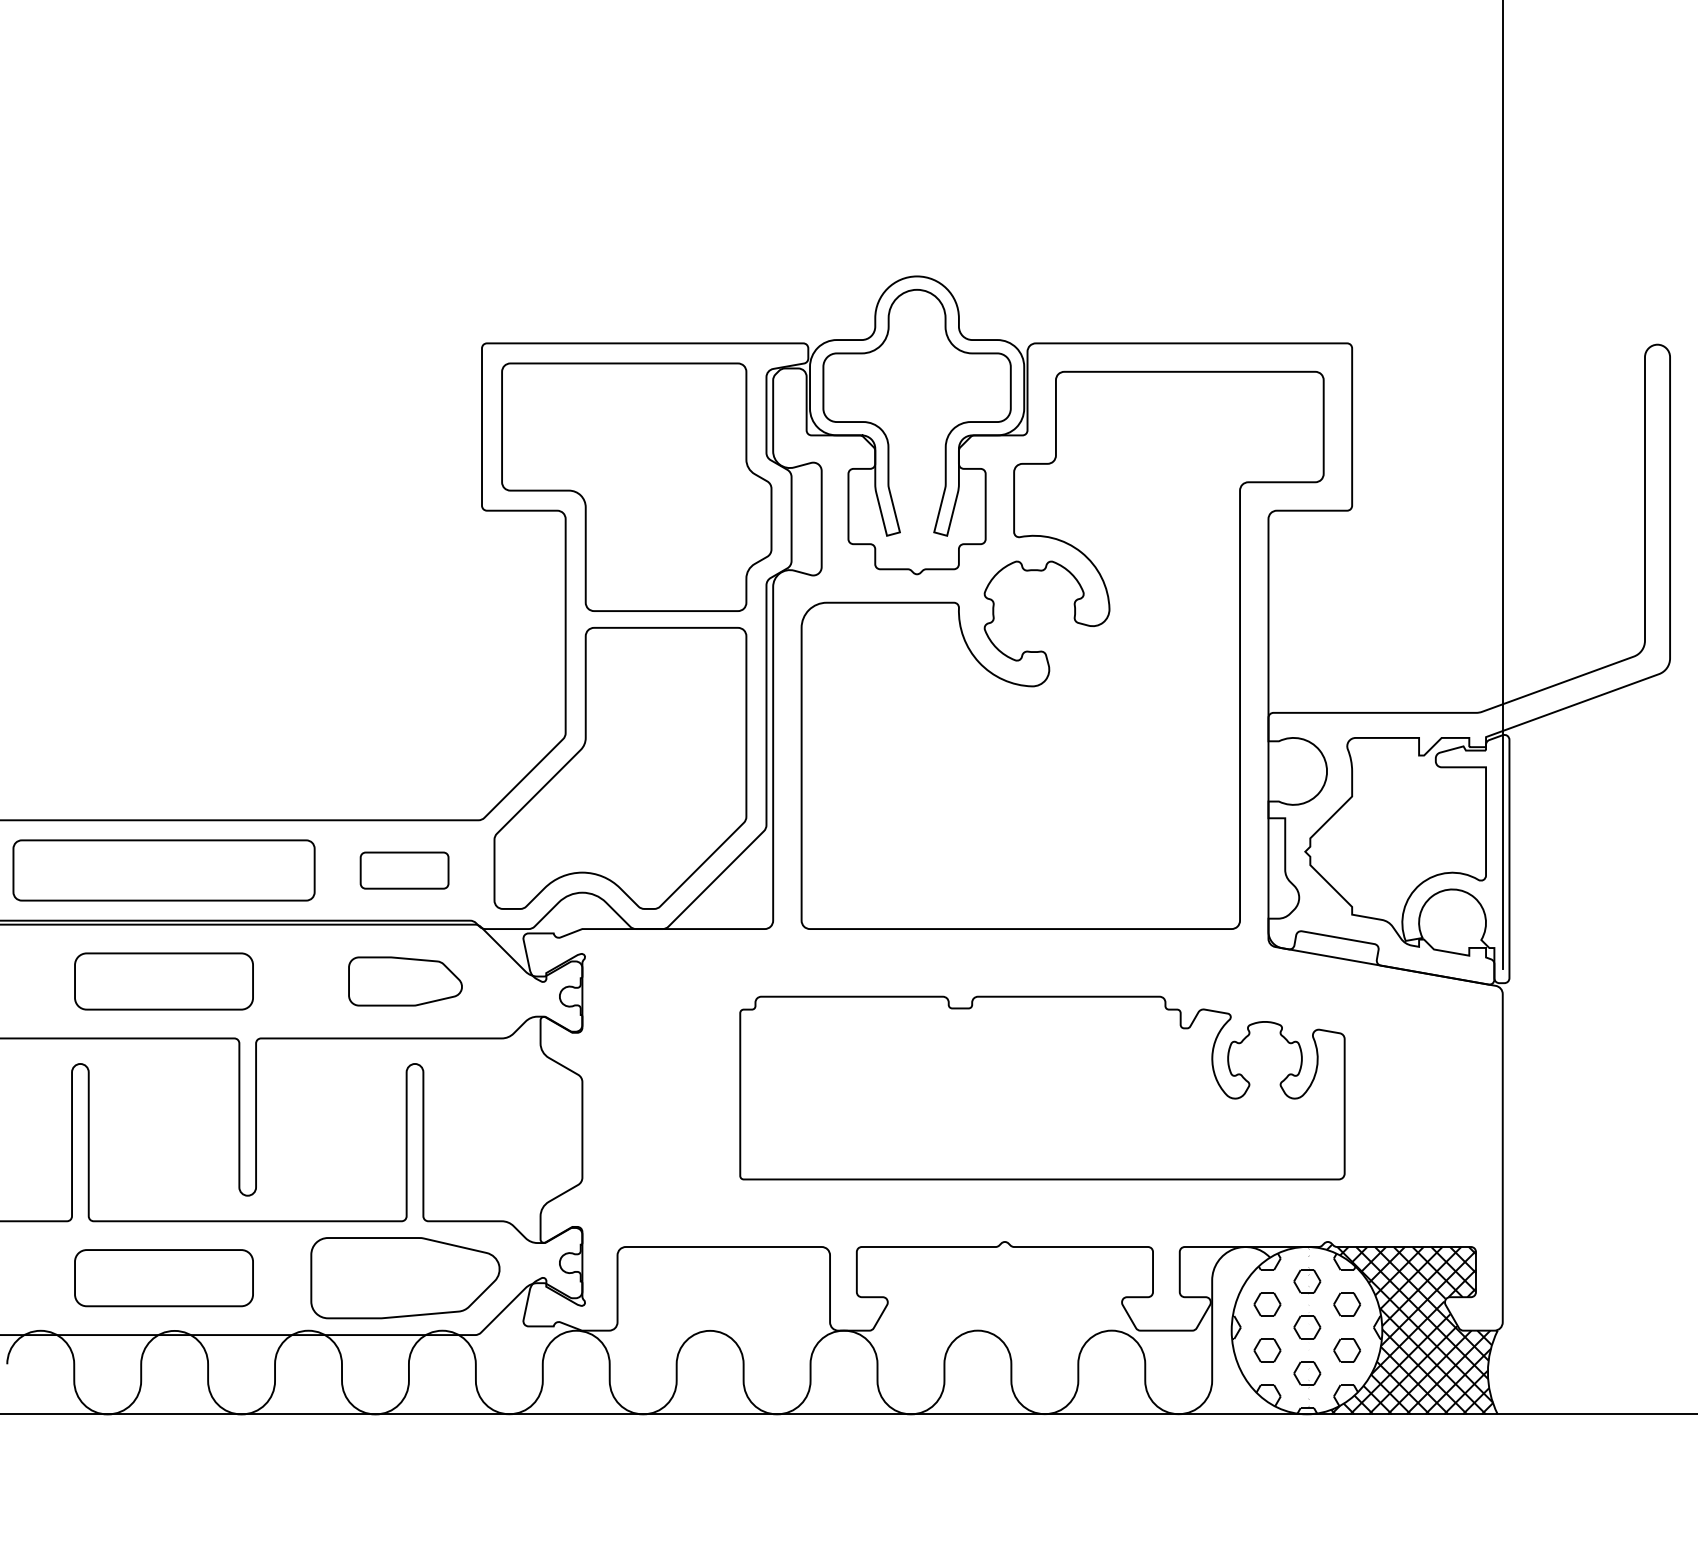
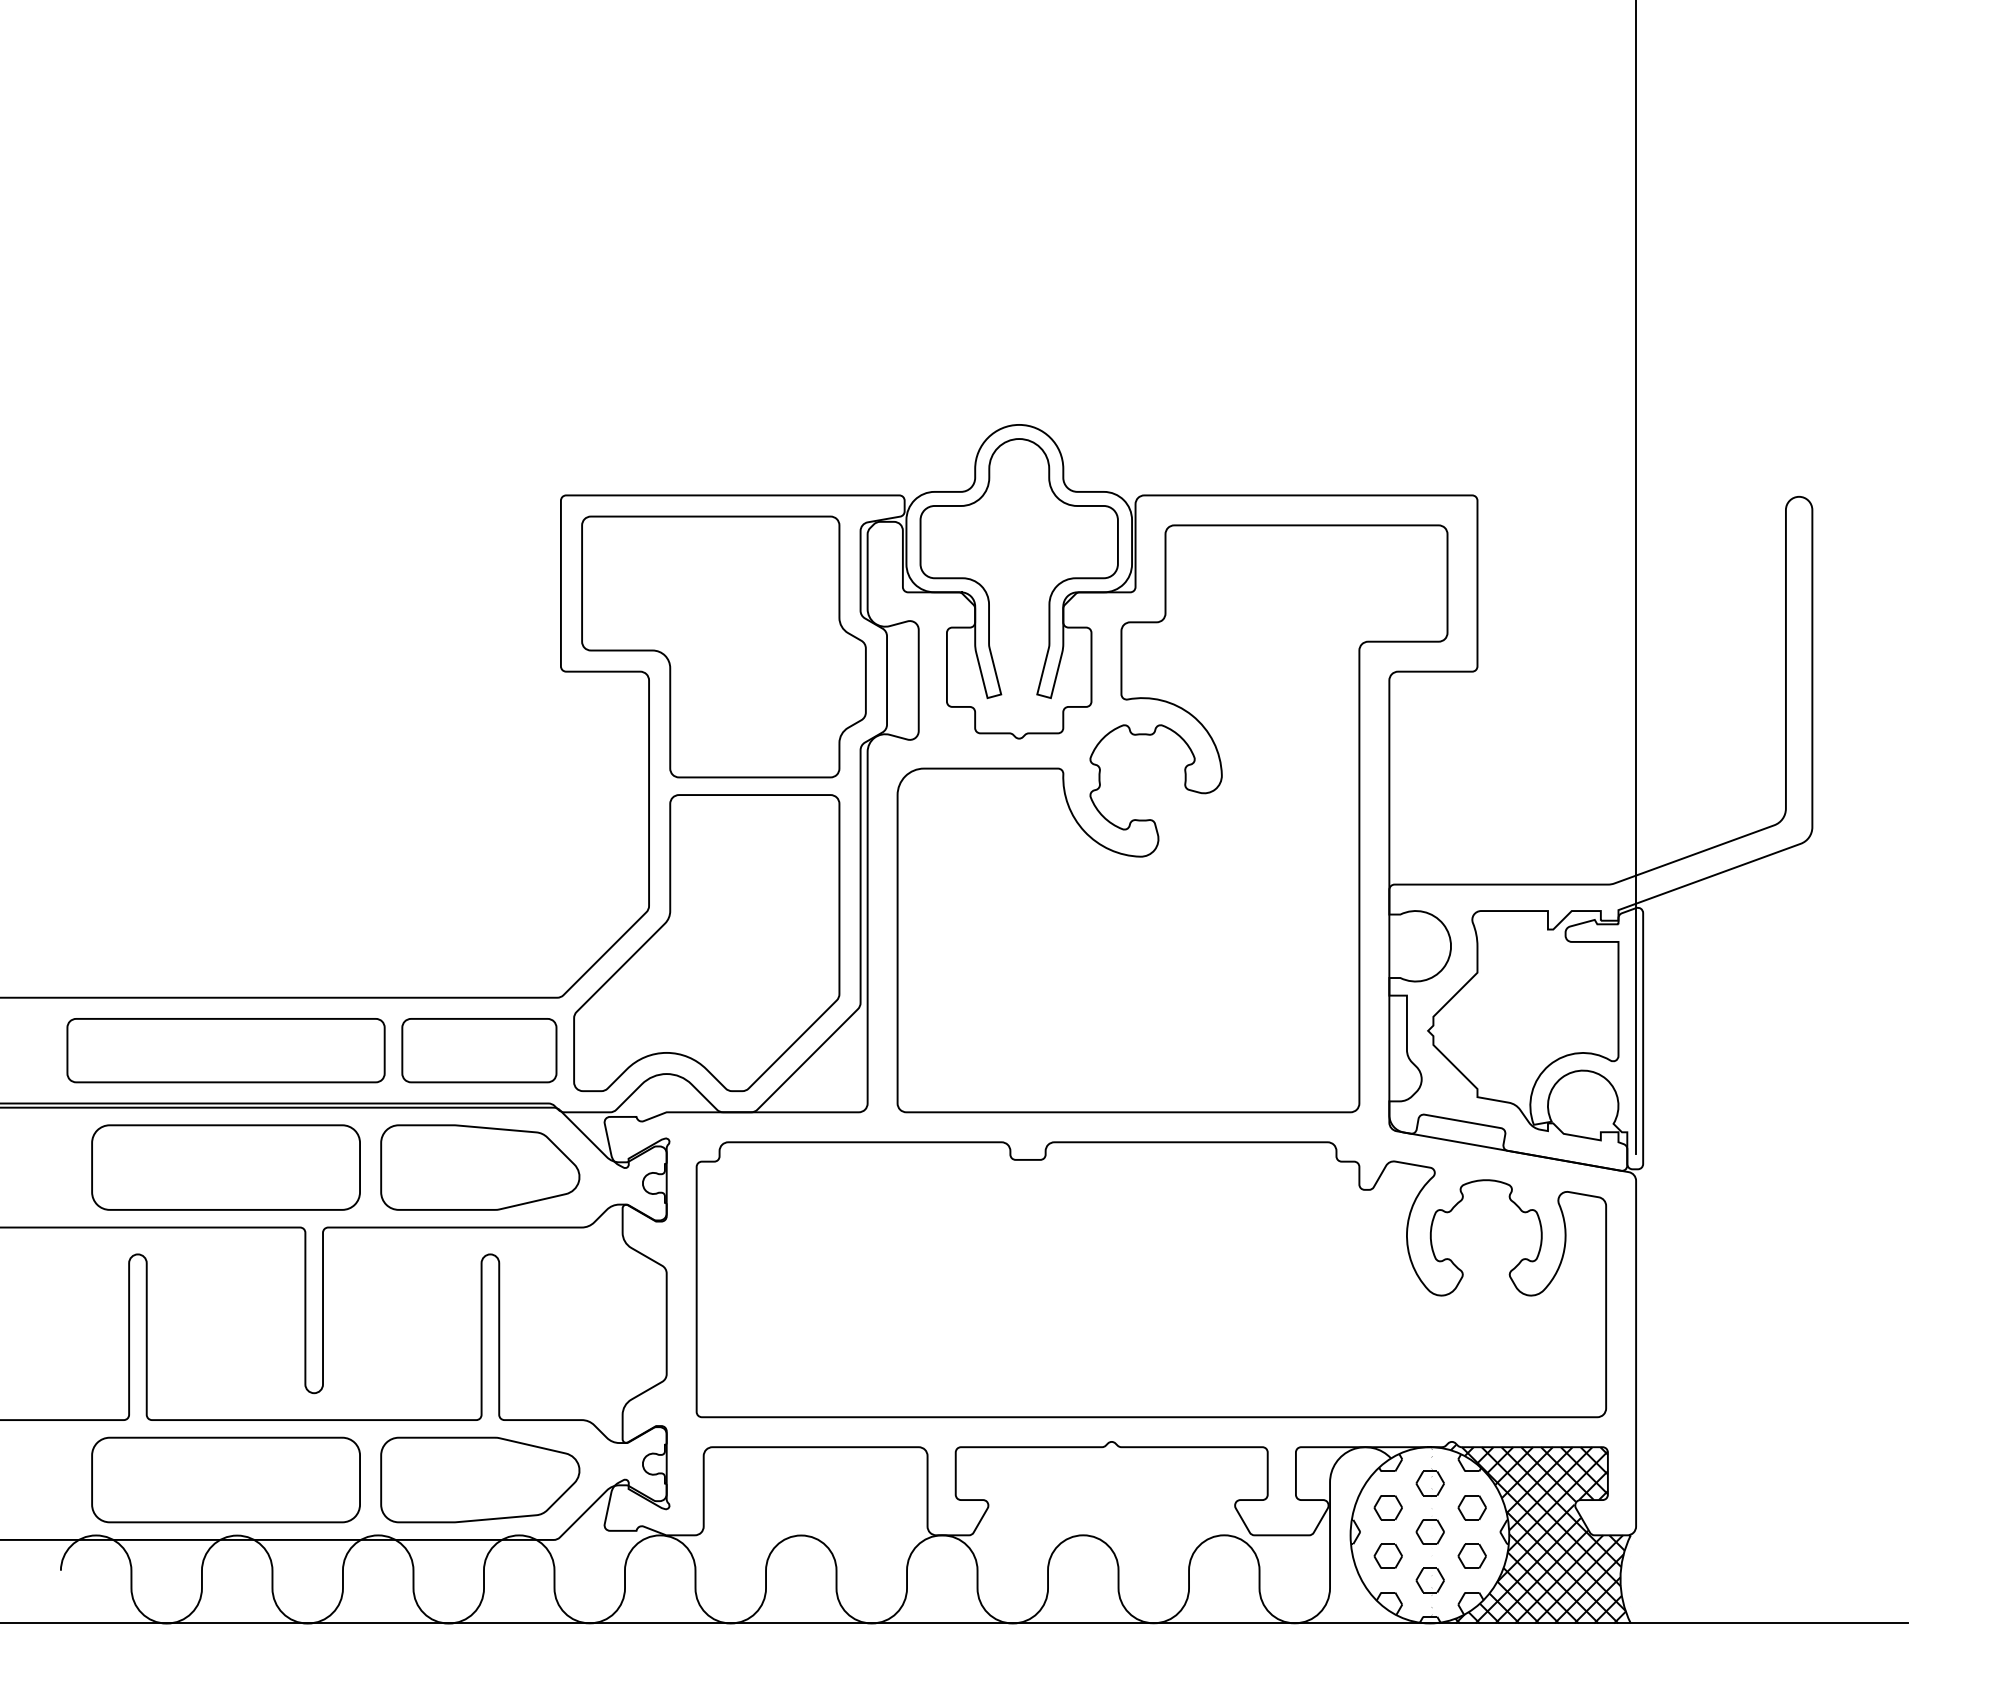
part: (404, 870) -> (479, 1050), size x1.67
part: (163, 981) -> (225, 1167), size x1.43
part: (405, 981) -> (480, 1167), size x1.67
part: (1041, 1087) -> (1150, 1279), size x1.43
part: (163, 1277) -> (225, 1479), size x1.43

